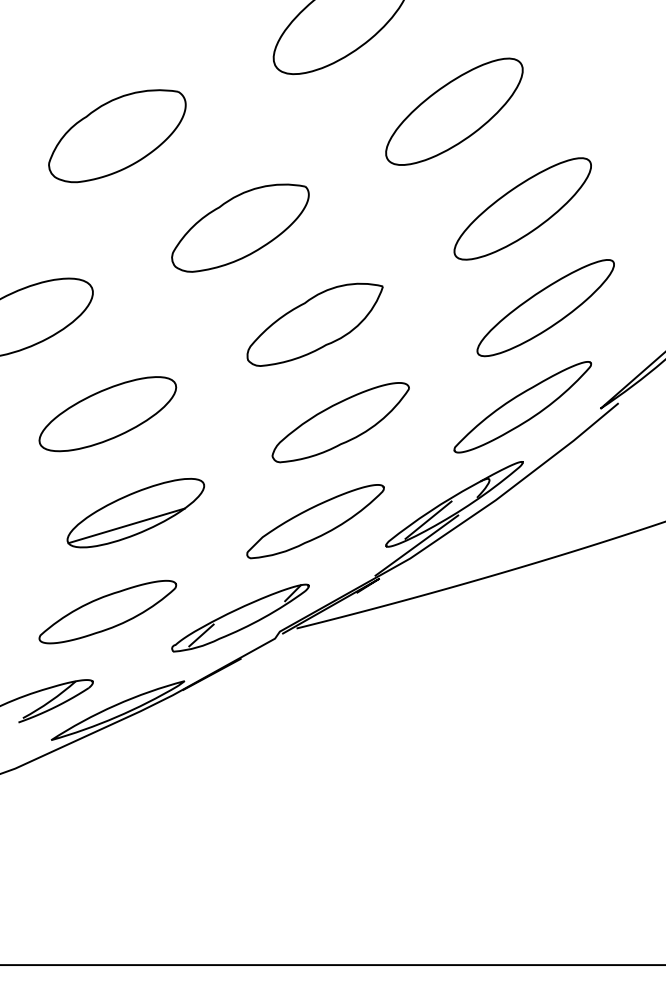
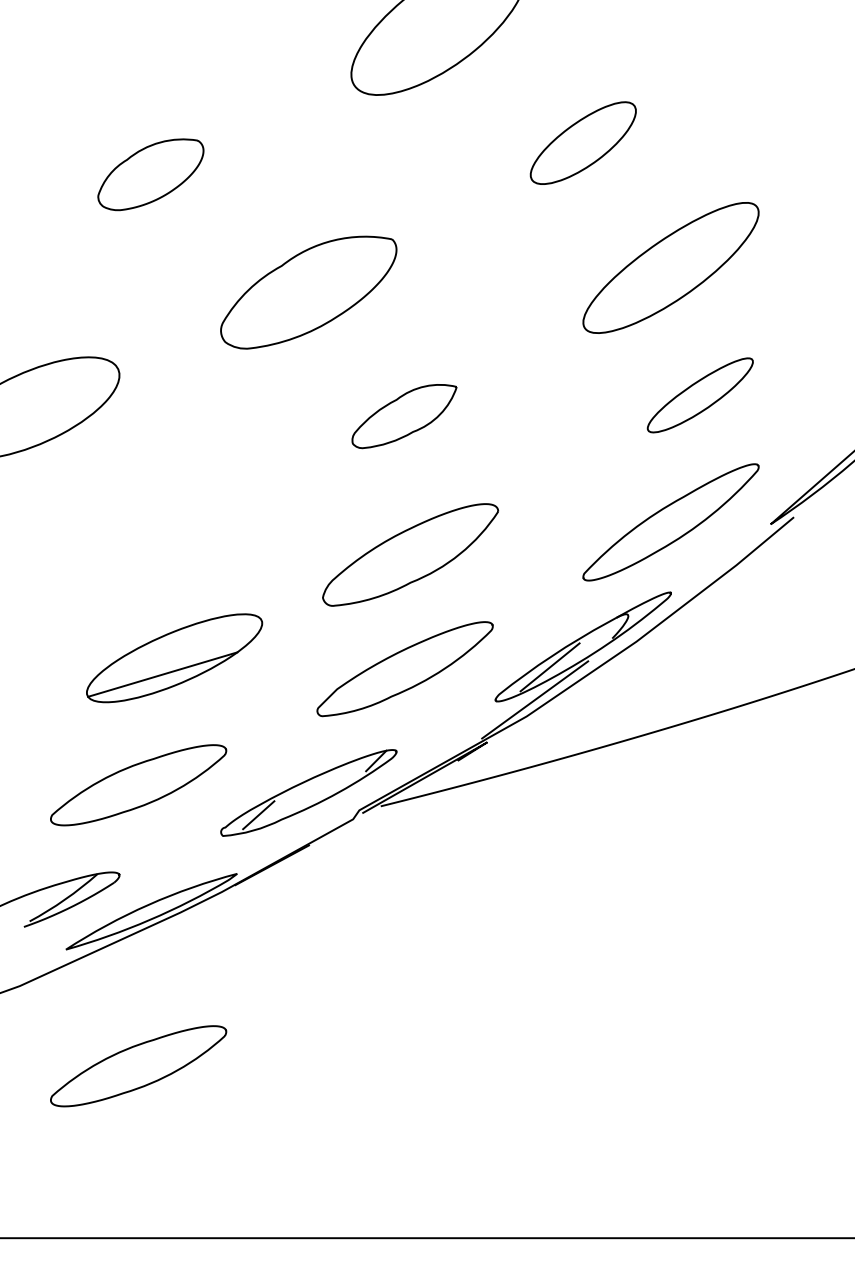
part: (454, 111) -> (583, 142), size x0.6
part: (117, 136) -> (150, 175), size x0.6
part: (545, 308) -> (700, 395), size x0.6
part: (314, 324) -> (403, 416), size x0.6
part: (107, 414) -> (138, 531), removed
part: (340, 422) -> (410, 554), moved
part: (107, 830) -> (138, 1065), added

